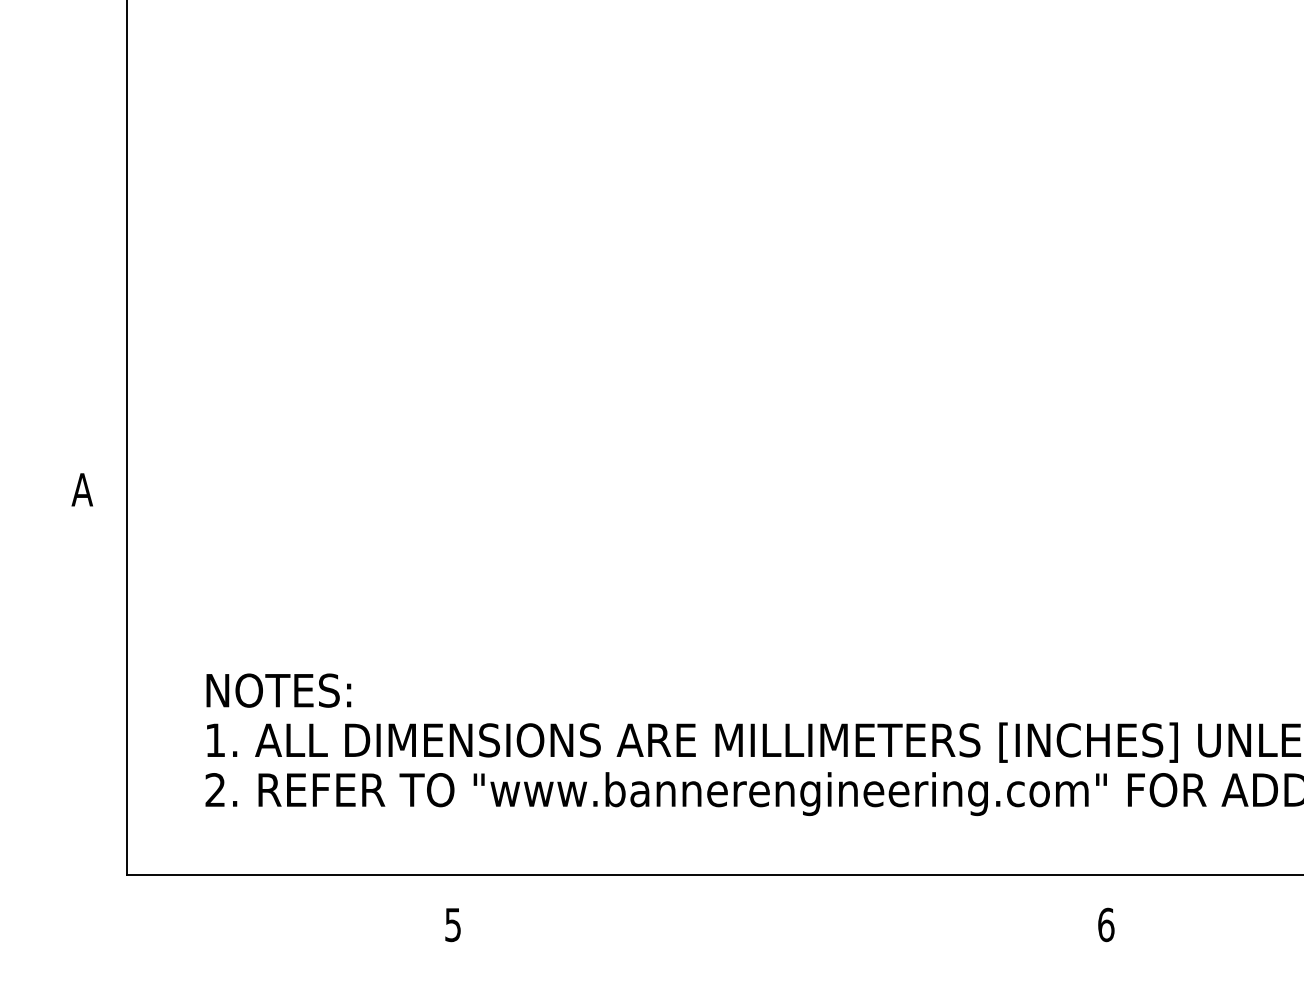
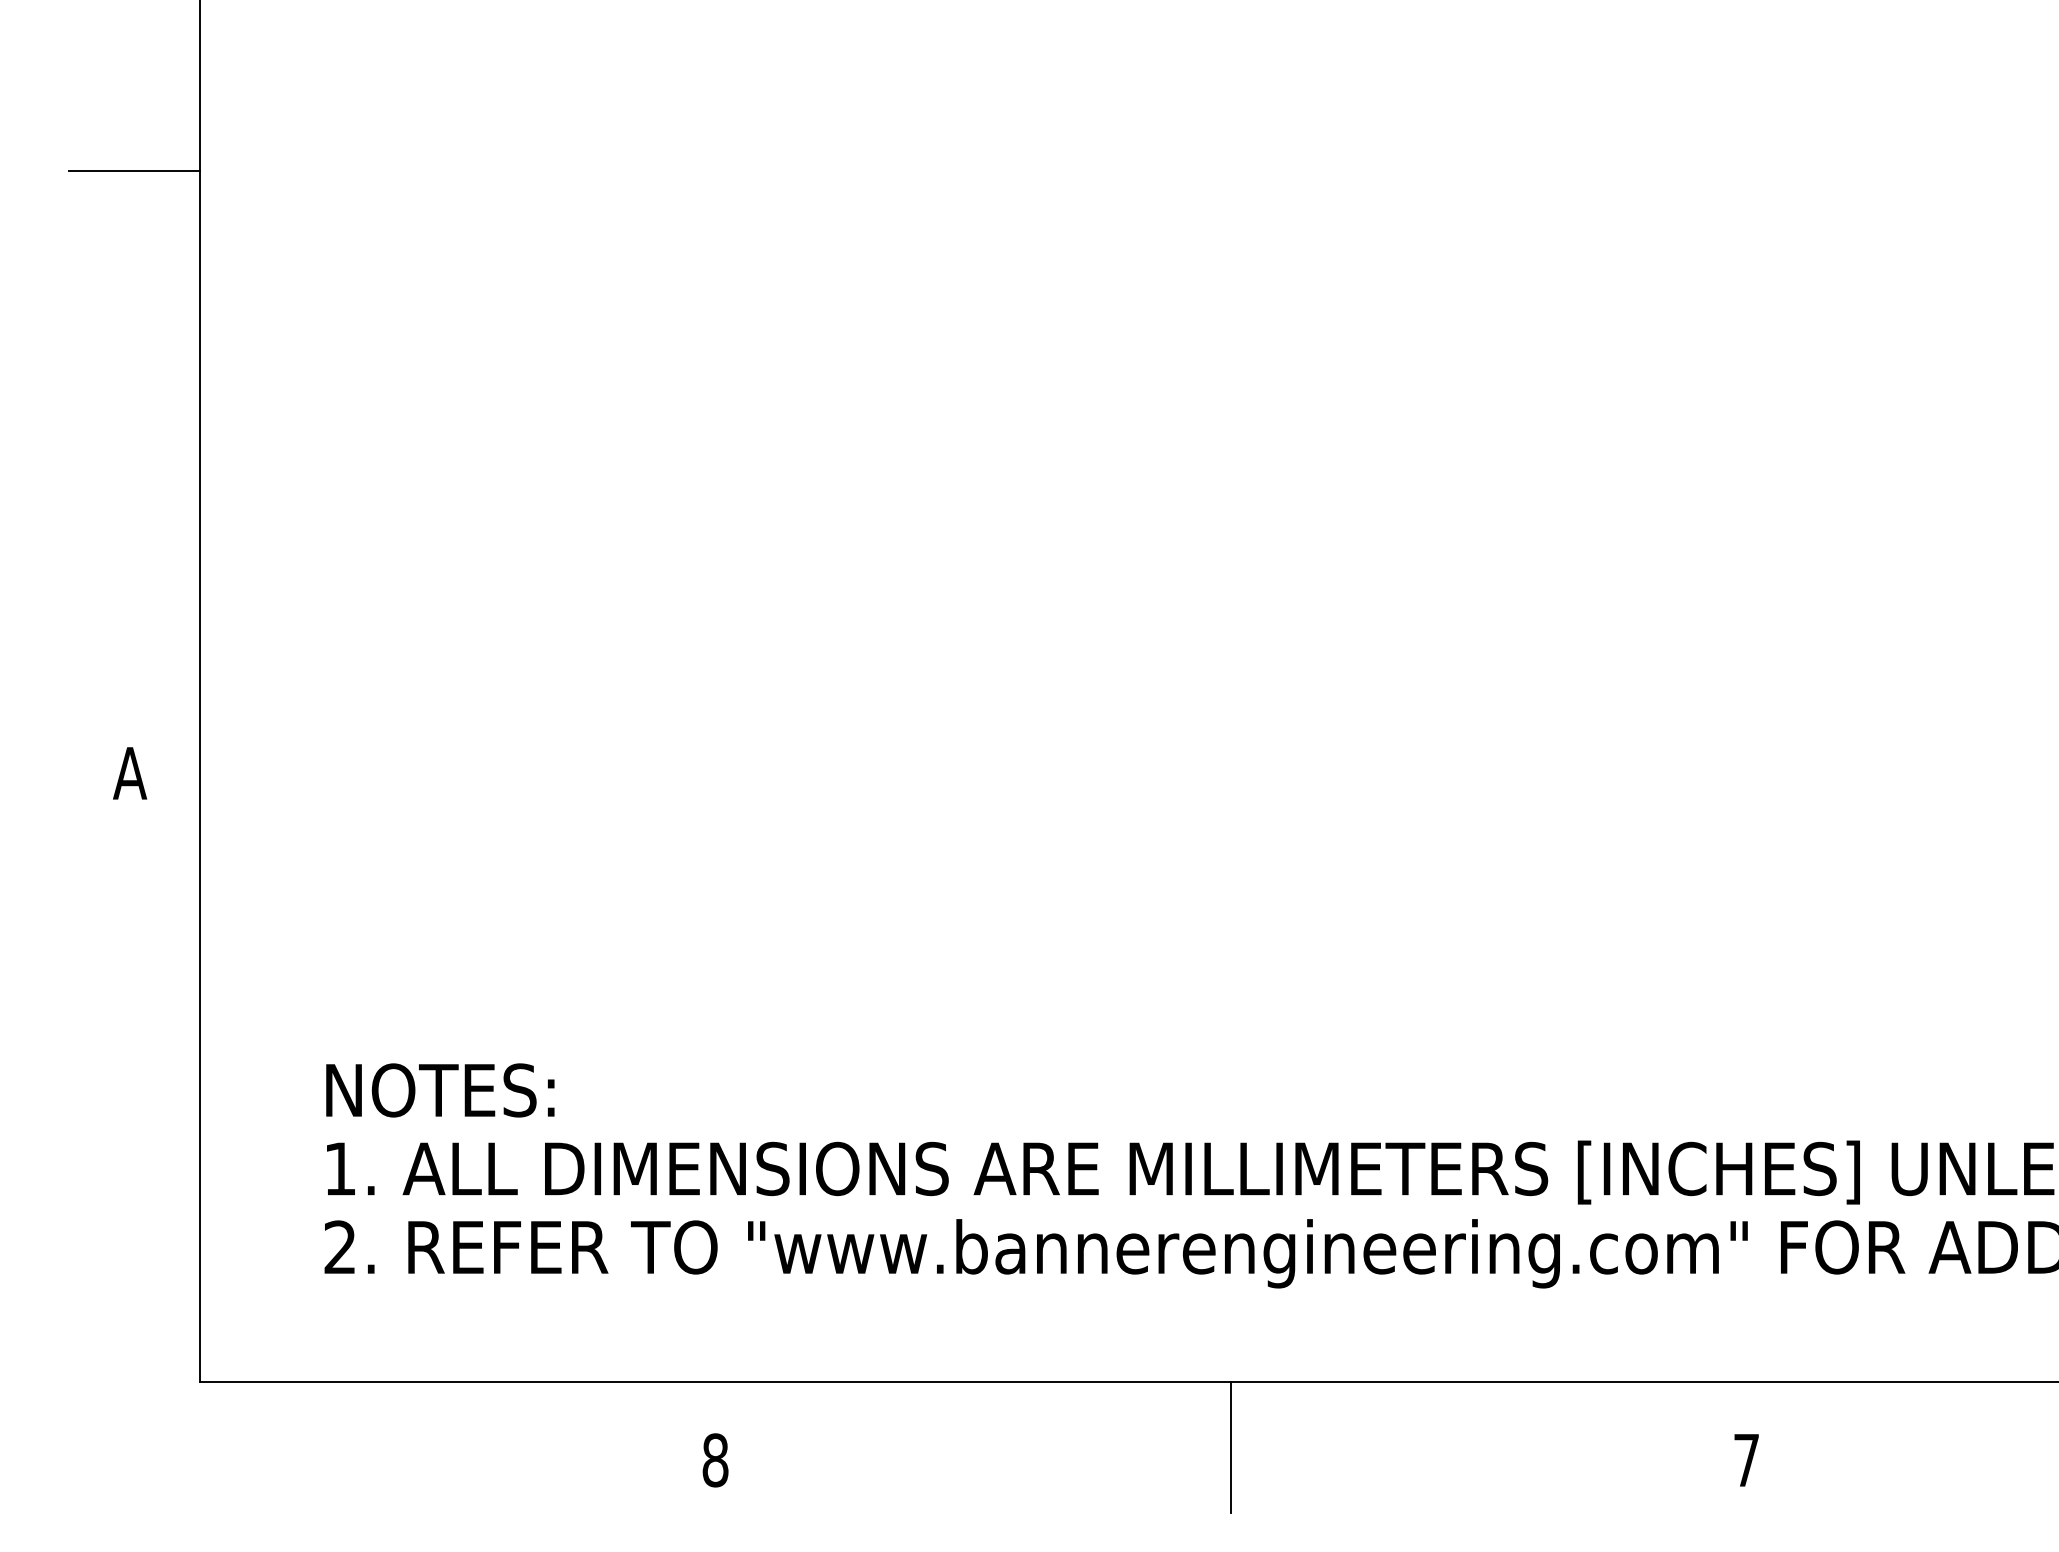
line: (84, 108) -> (133, 171), added
line: (779, 916) -> (1230, 1447), added
text: (453, 924) -> (716, 1459), 5 -> 8
text: (1106, 924) -> (1747, 1459), 6 -> 7

